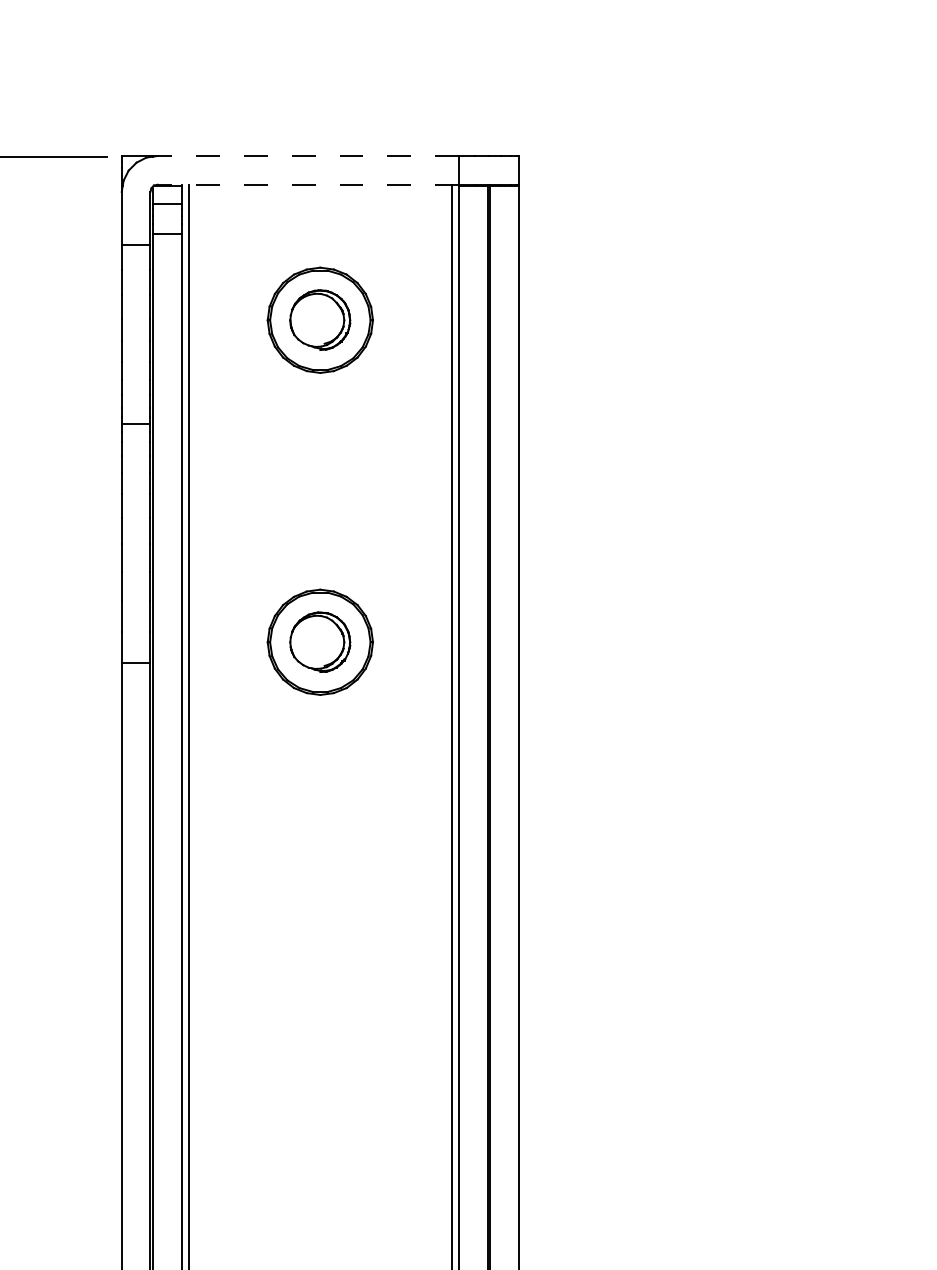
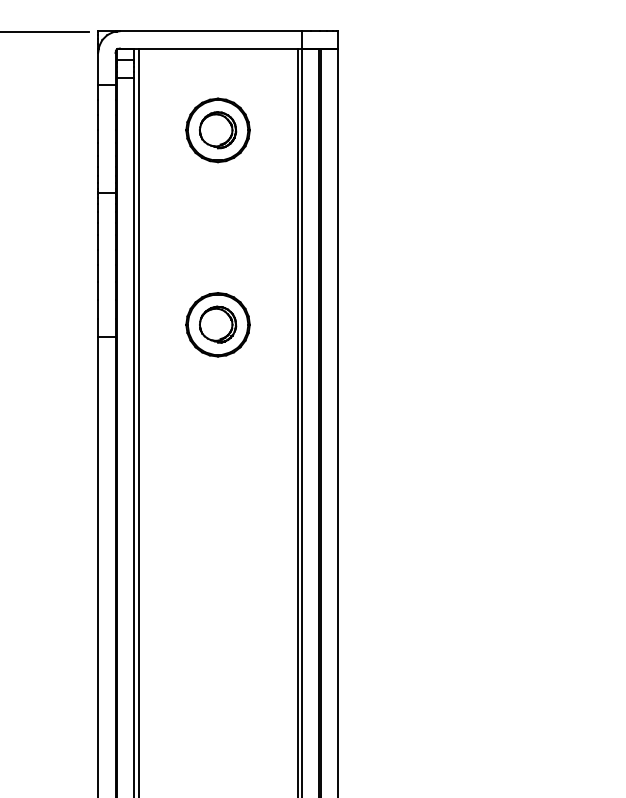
line: (307, 156) -> (210, 31), dashed -> solid
line: (307, 184) -> (210, 48), dashed -> solid

